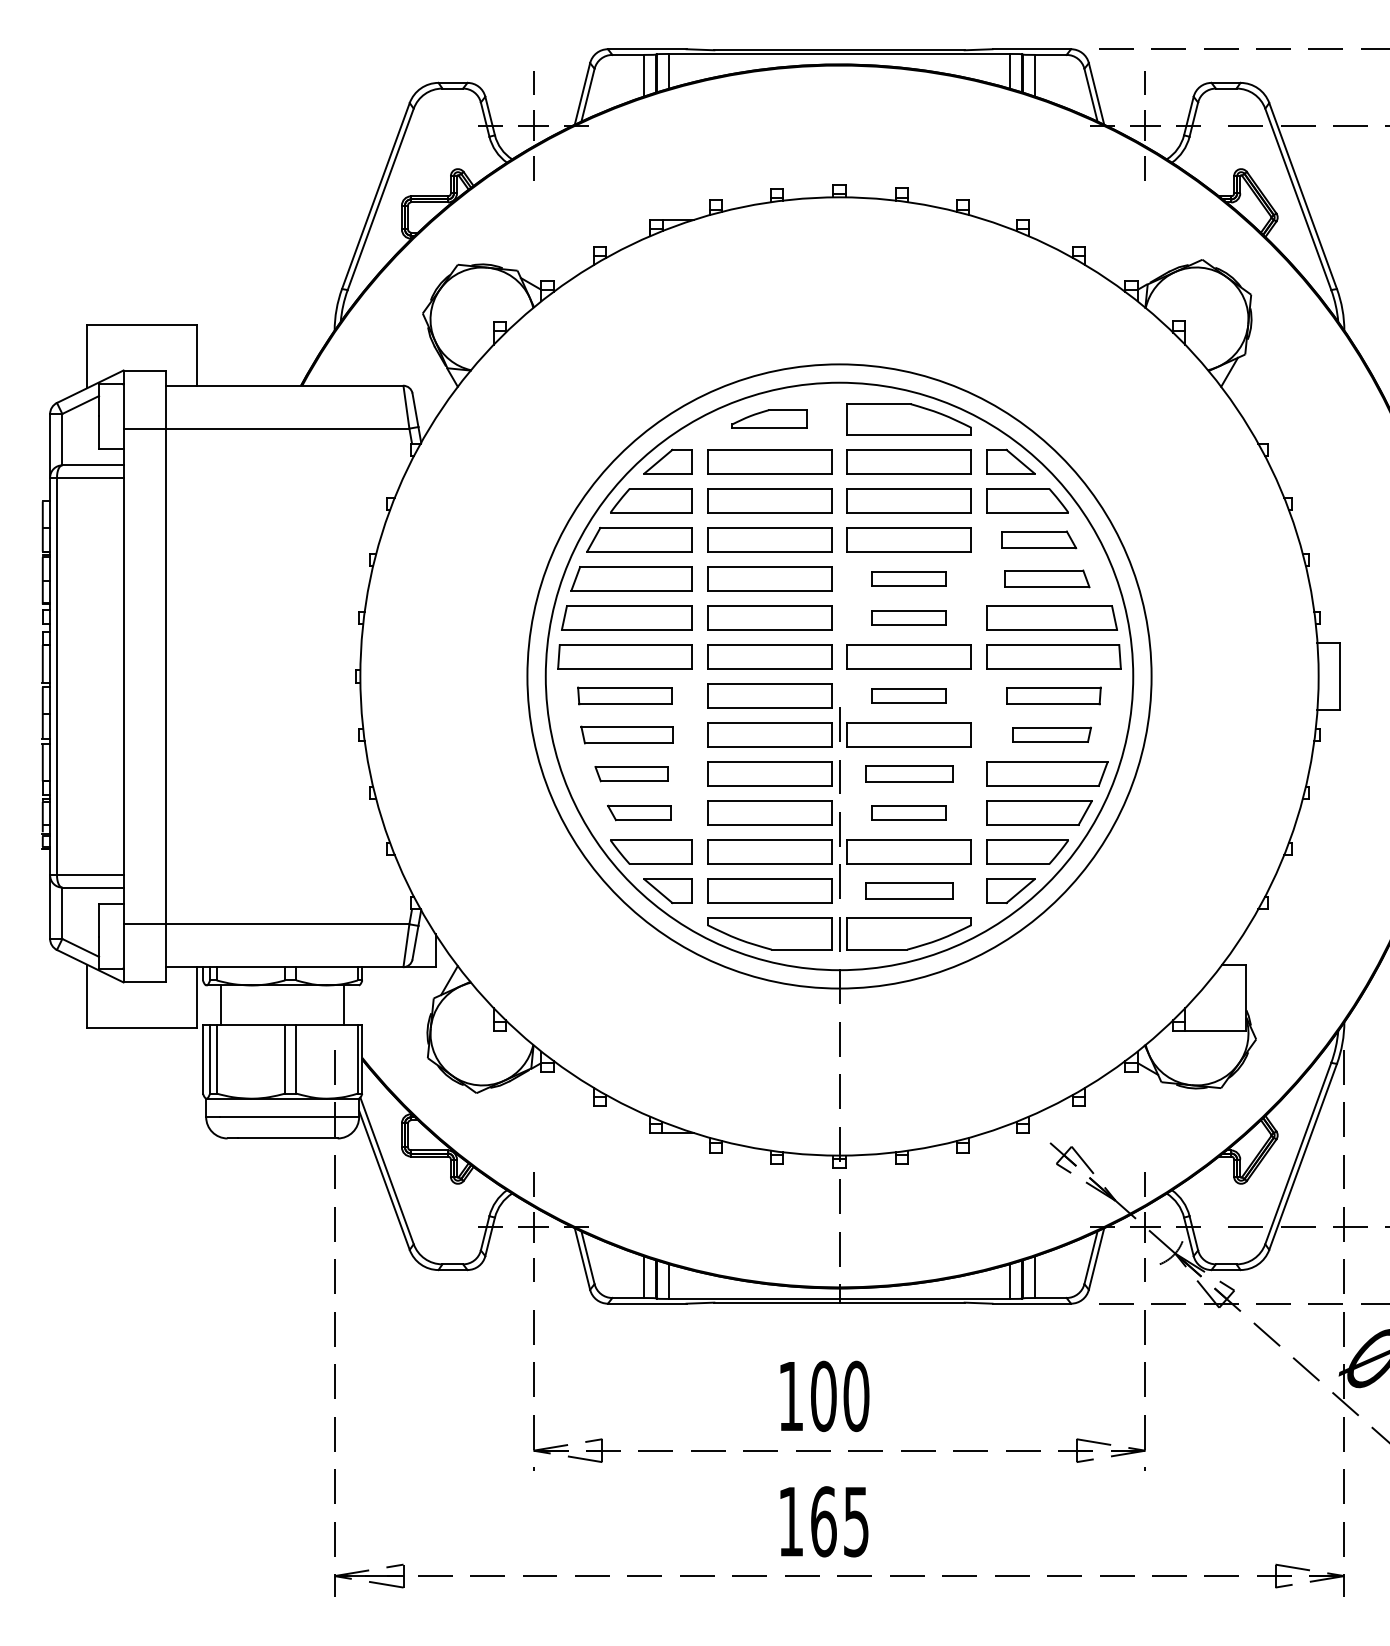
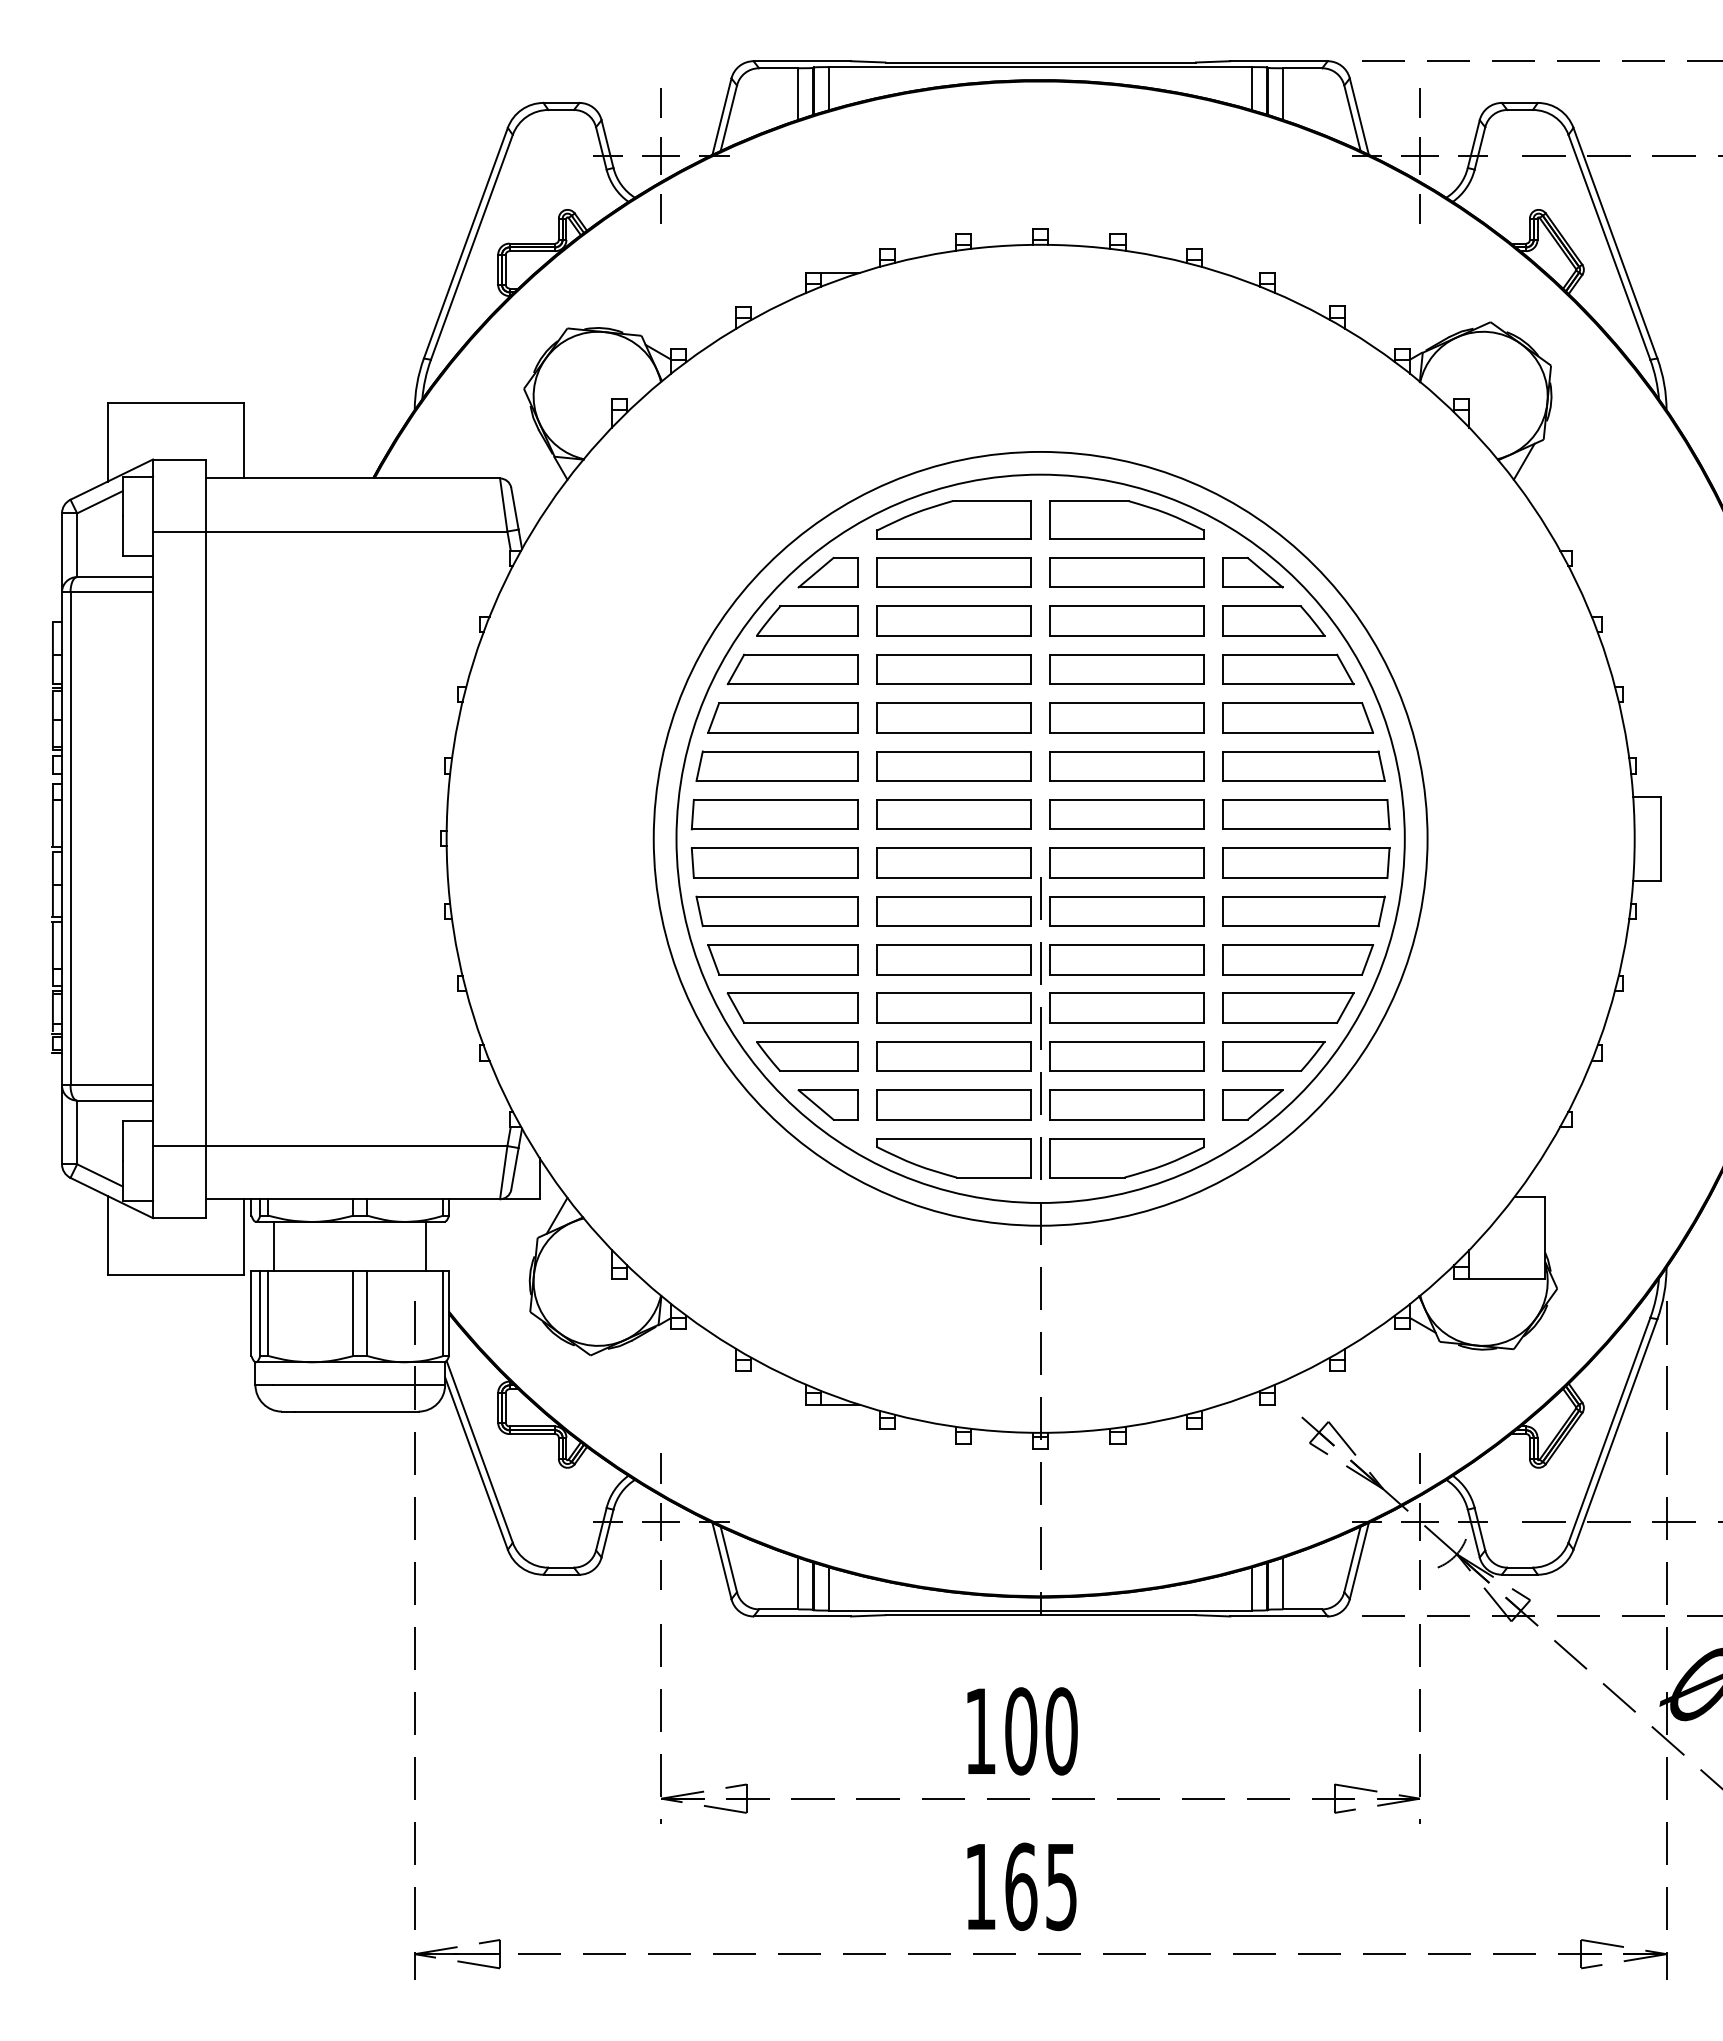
part: (769, 418) -> (953, 519), size x1.67
part: (1039, 539) -> (1288, 669), size x1.43
part: (908, 578) -> (1126, 717), size x1.67
part: (1046, 578) -> (1297, 717), size x1.43
part: (908, 618) -> (1126, 766), size x1.67
part: (624, 695) -> (774, 862), size x1.43
part: (908, 695) -> (1126, 862), size x1.67
part: (1053, 695) -> (1306, 862), size x1.43
part: (1051, 734) -> (1303, 910), size x1.67
part: (626, 735) -> (776, 911), size x1.43
part: (631, 773) -> (782, 959), size x1.67
part: (908, 773) -> (1126, 959), size x1.43
part: (639, 812) -> (792, 1007), size x1.67
part: (908, 812) -> (1126, 1007), size x1.67
part: (908, 890) -> (1126, 1104), size x1.43

